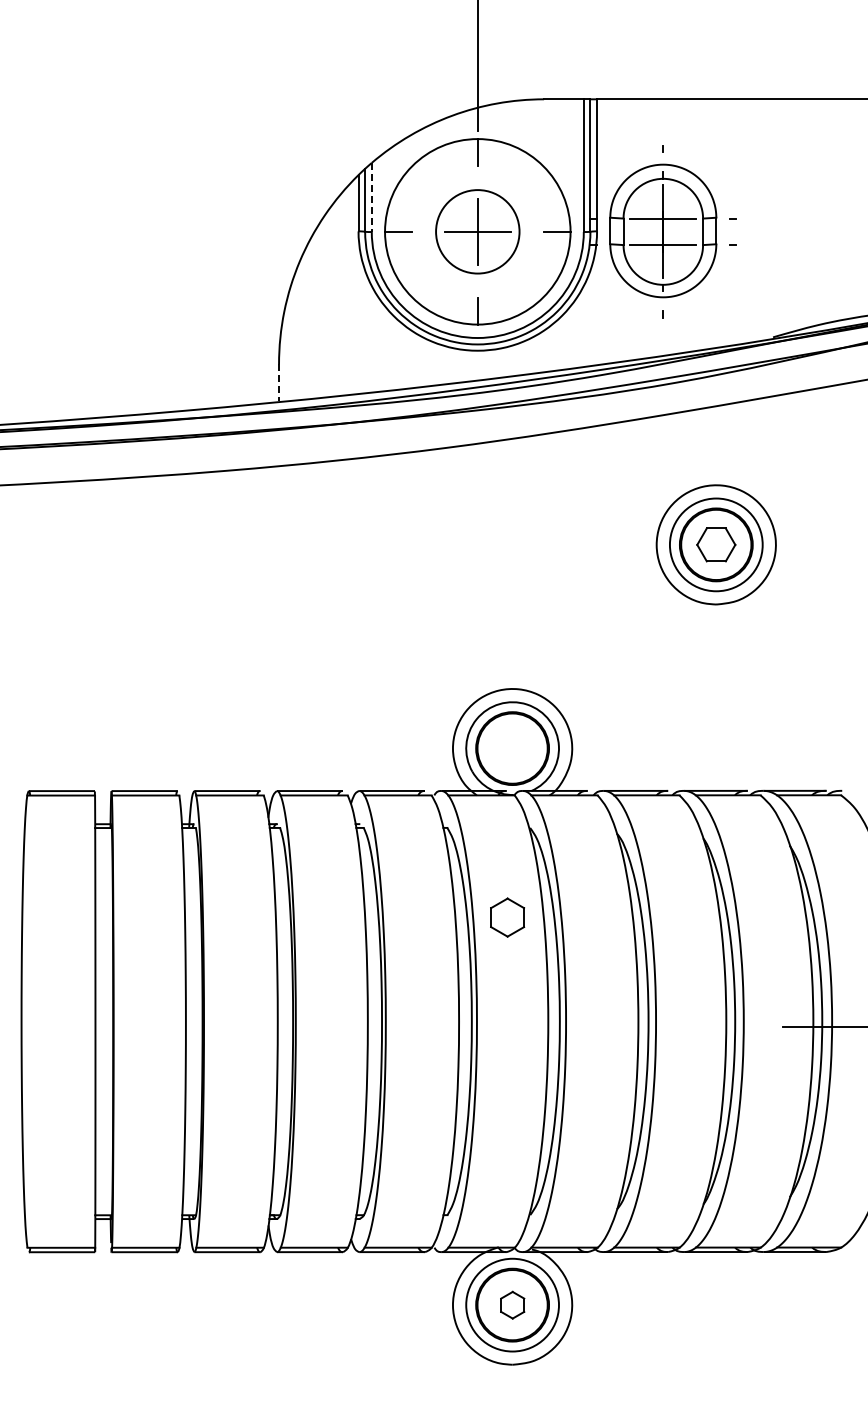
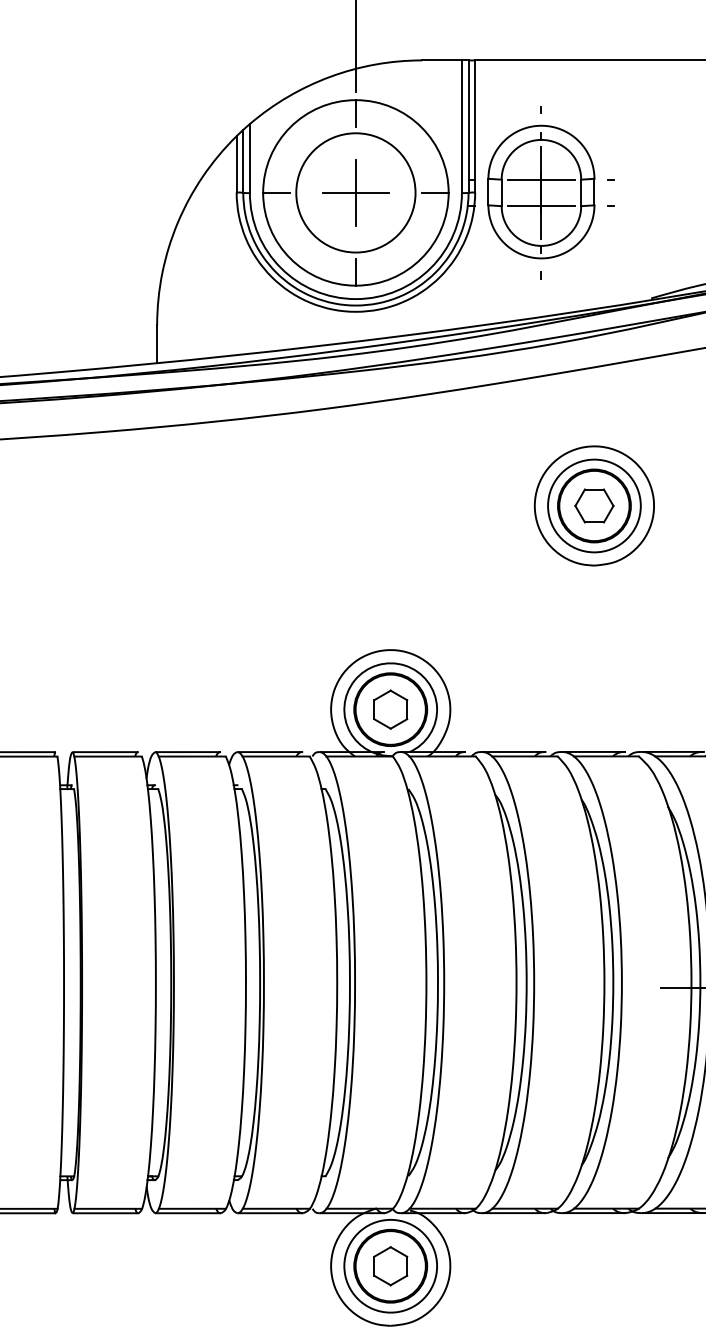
line: (371, 197) -> (249, 158), dashed -> solid
circle: (477, 231) -> (355, 192), size x1.43
line: (279, 383) -> (157, 344), dashed -> solid
part: (507, 917) -> (390, 709), moved
part: (512, 1305) -> (390, 1266), size x1.43

